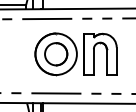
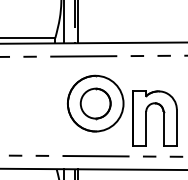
part: (94, 54) -> (146, 118), moved

